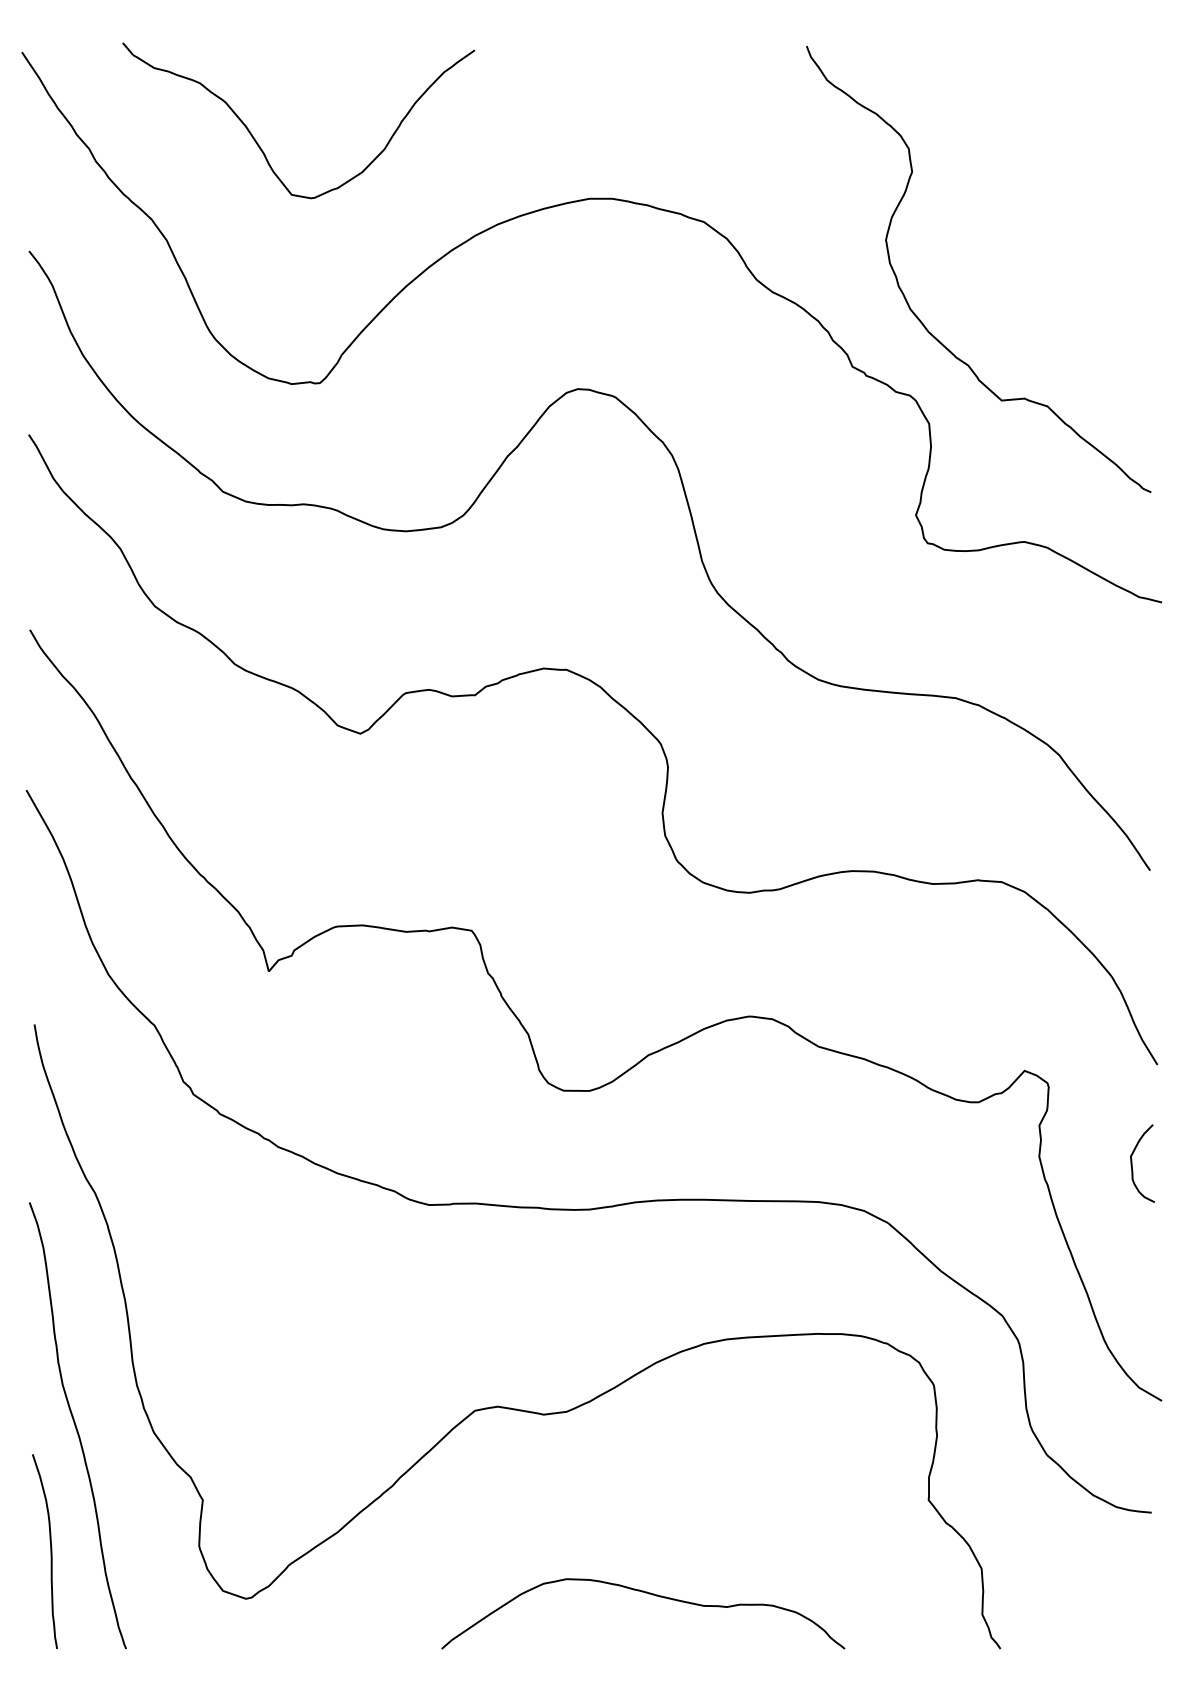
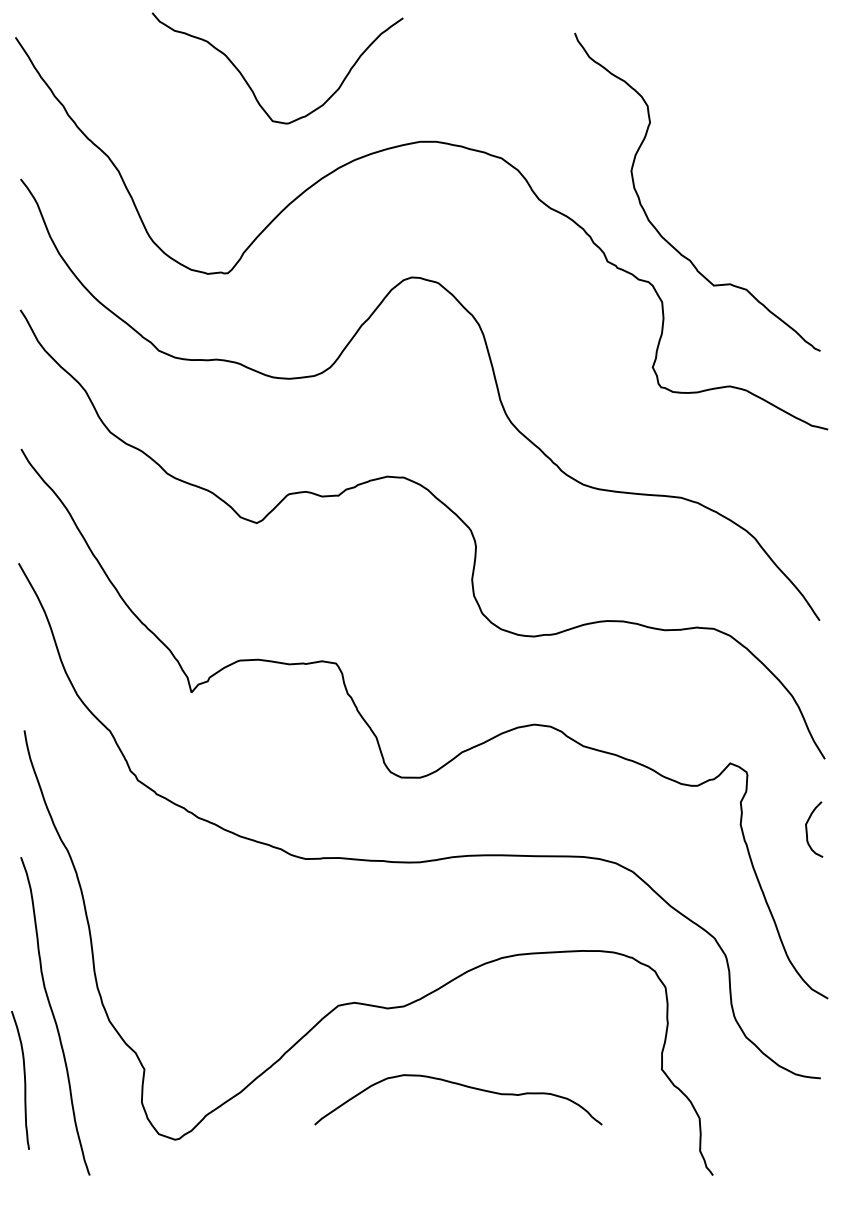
curve: (260, 146) -> (250, 86), moved
curve: (50, 1551) -> (24, 1080), moved
curve: (649, 1594) -> (462, 1086), moved

